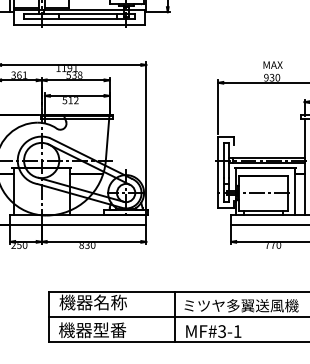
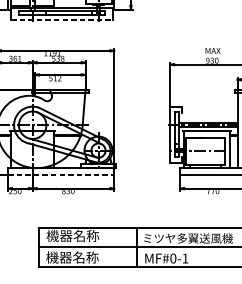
line: (79, 25) -> (62, 20), solid -> dashed
line: (78, 224) -> (61, 175), solid -> dashed
text: (109, 330) -> (85, 257), 機器型番 -> 機器名称
text: (222, 331) -> (173, 258), MF#3-1 -> MF#0-1

